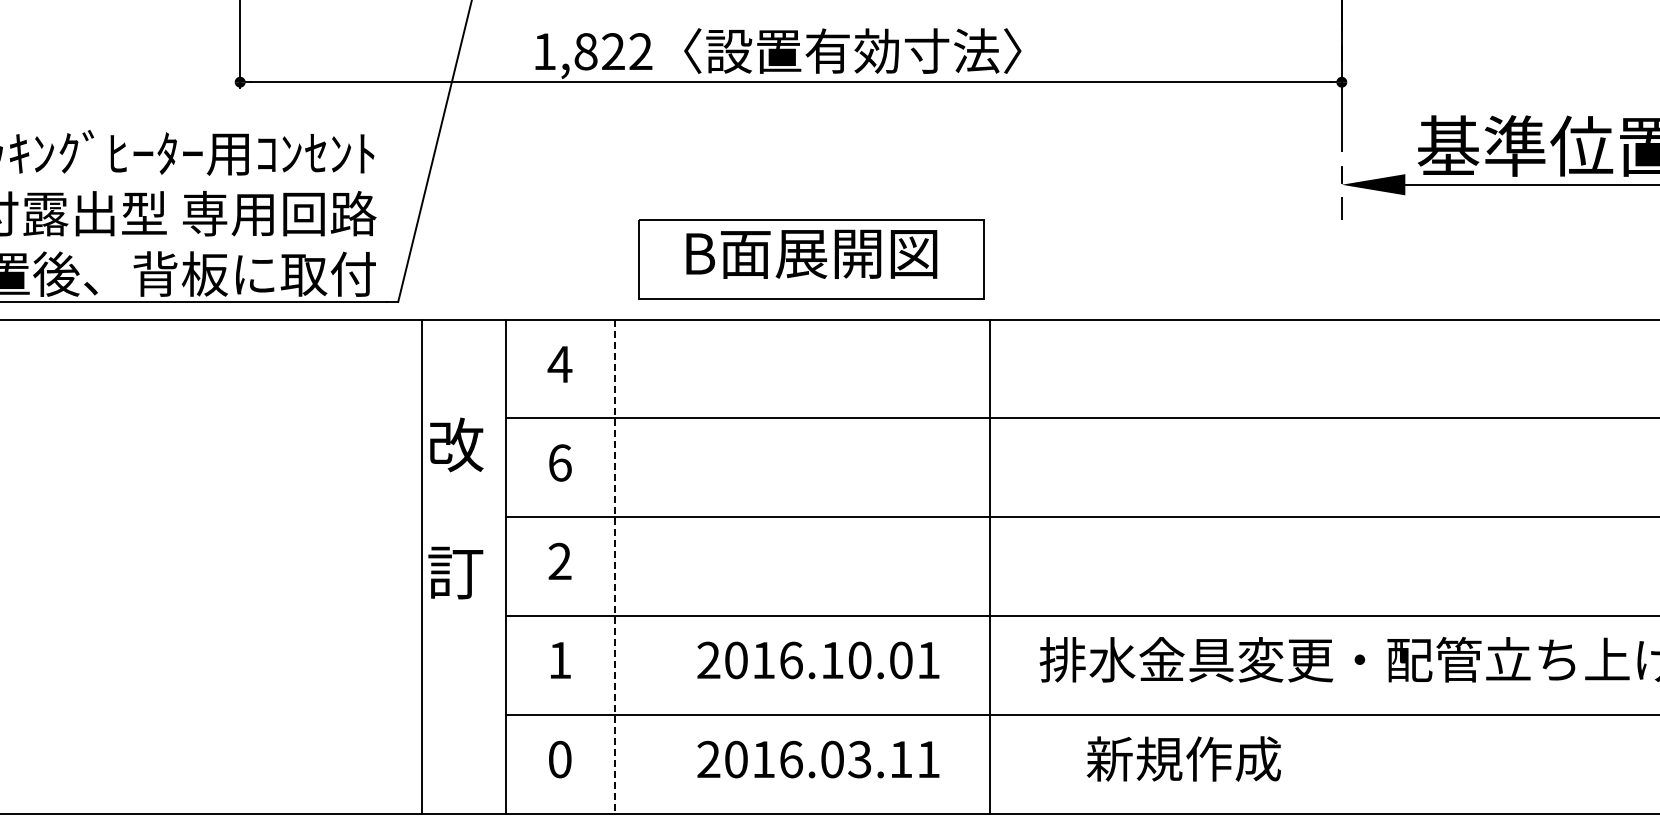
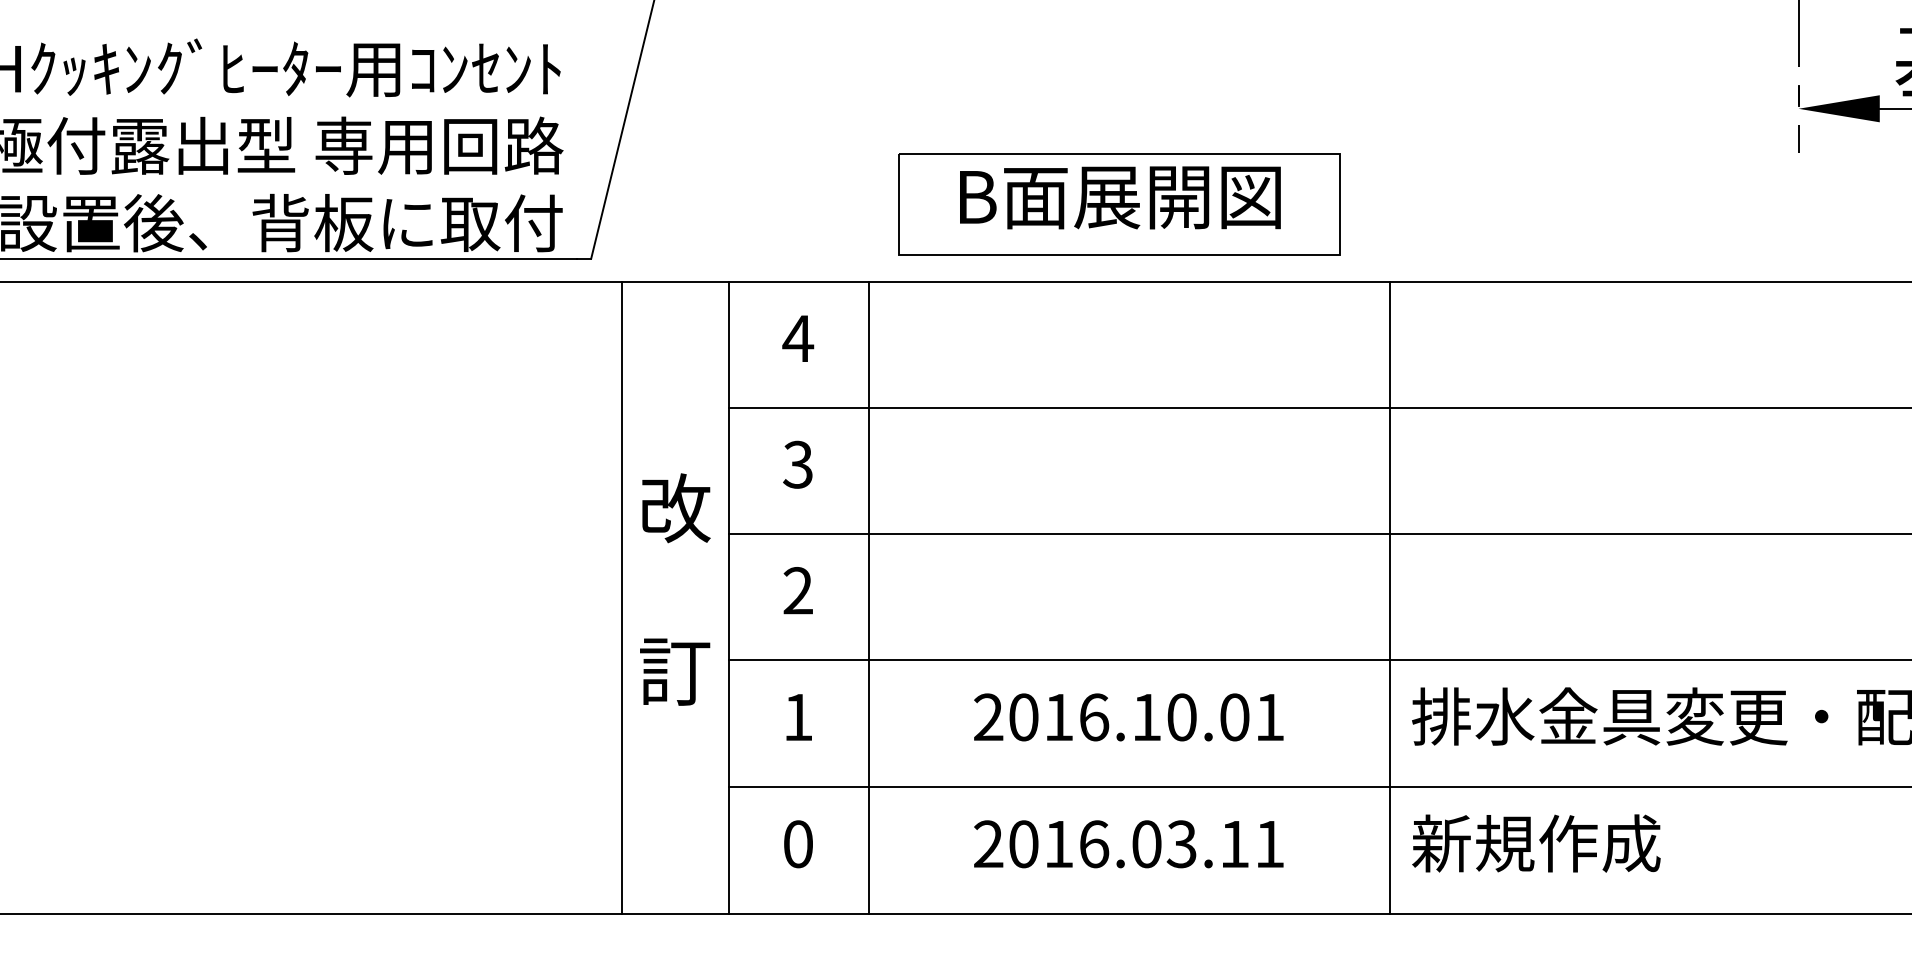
text: (559, 462) -> (797, 464), 6 -> 3
text: (455, 508) -> (674, 589), moved
line: (614, 566) -> (867, 597), dashed -> solid
line: (989, 566) -> (1389, 597), moved
text: (1183, 758) -> (1535, 842), moved

